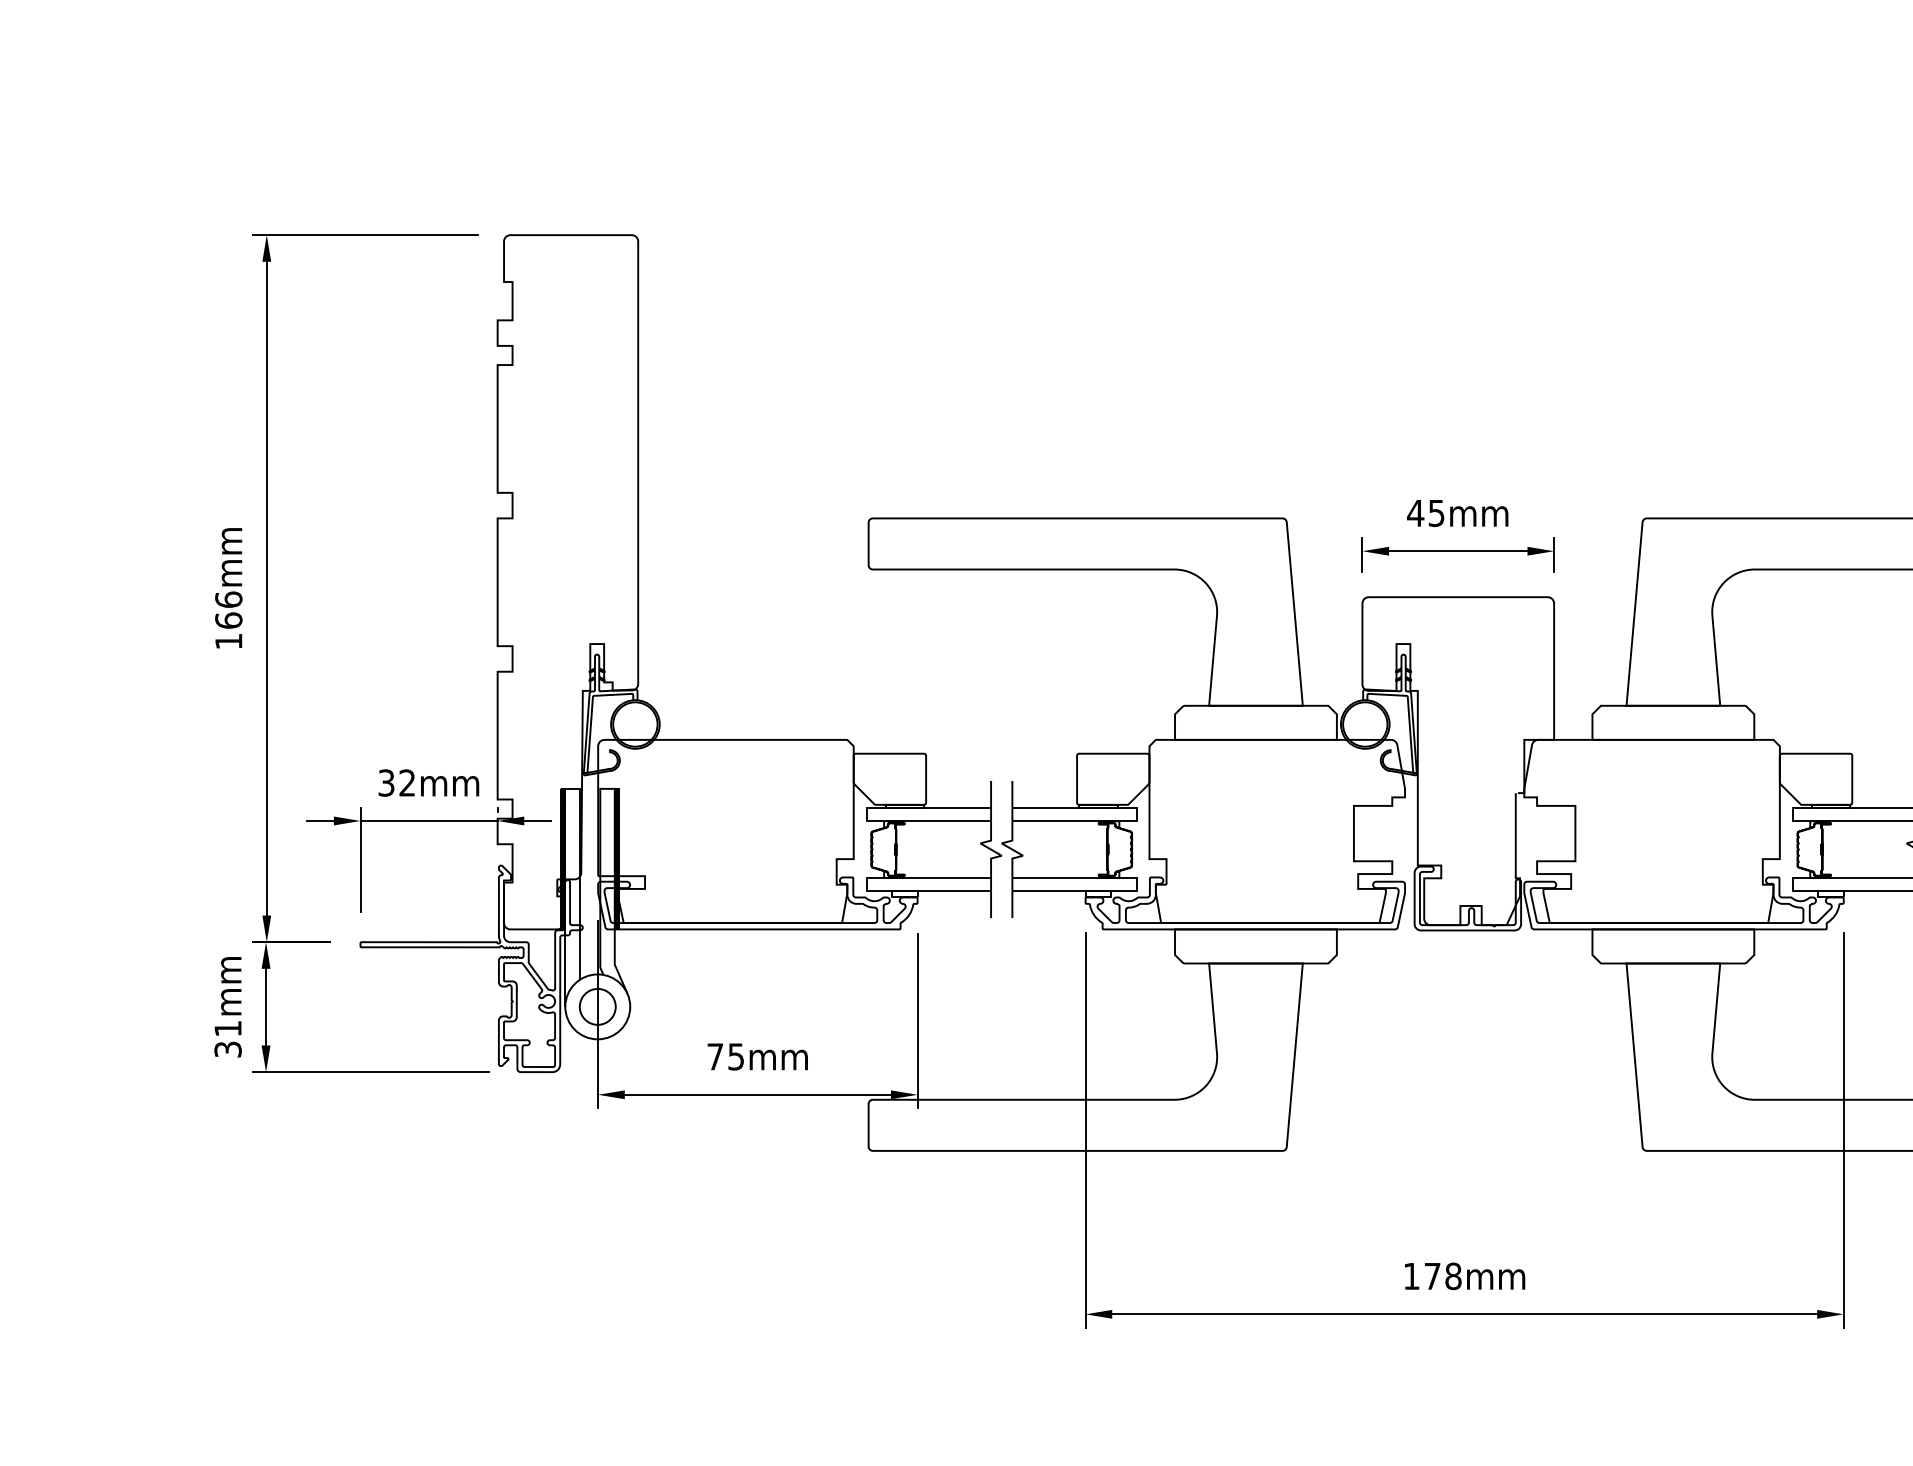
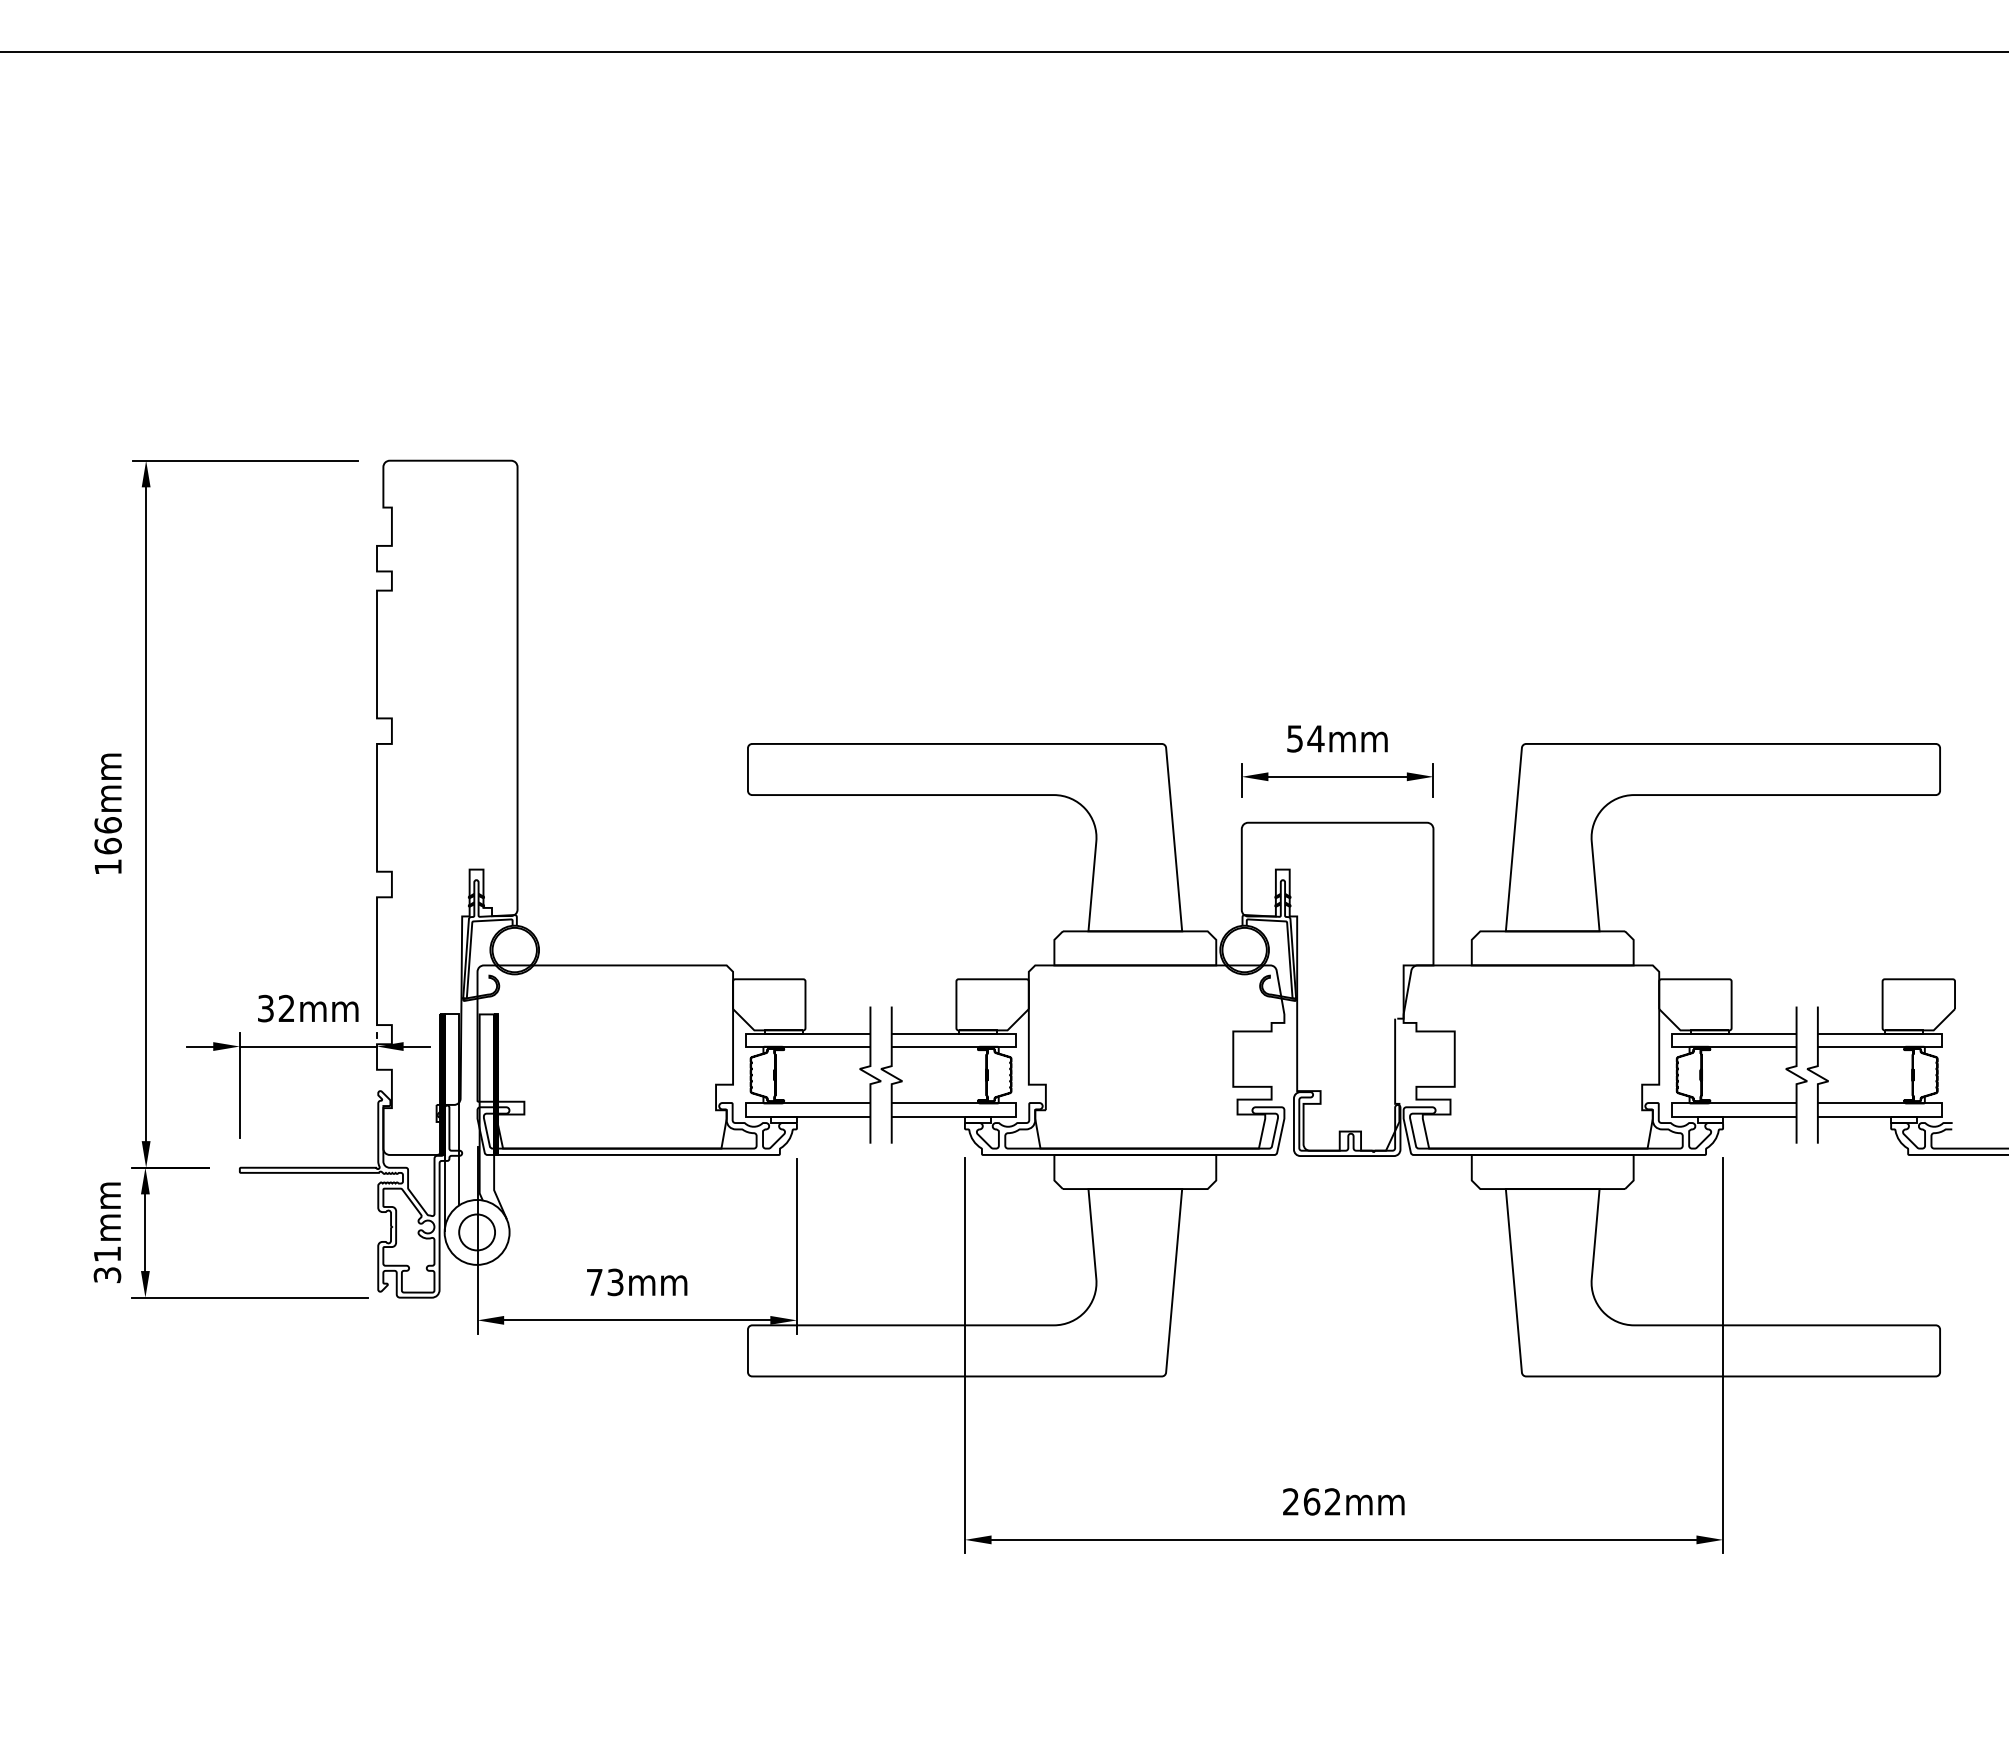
text: (1426, 512) -> (1305, 738), 45mm -> 54mm
text: (736, 1055) -> (615, 1281), 75mm -> 73mm
text: (1433, 1275) -> (1312, 1501), 178mm -> 262mm

